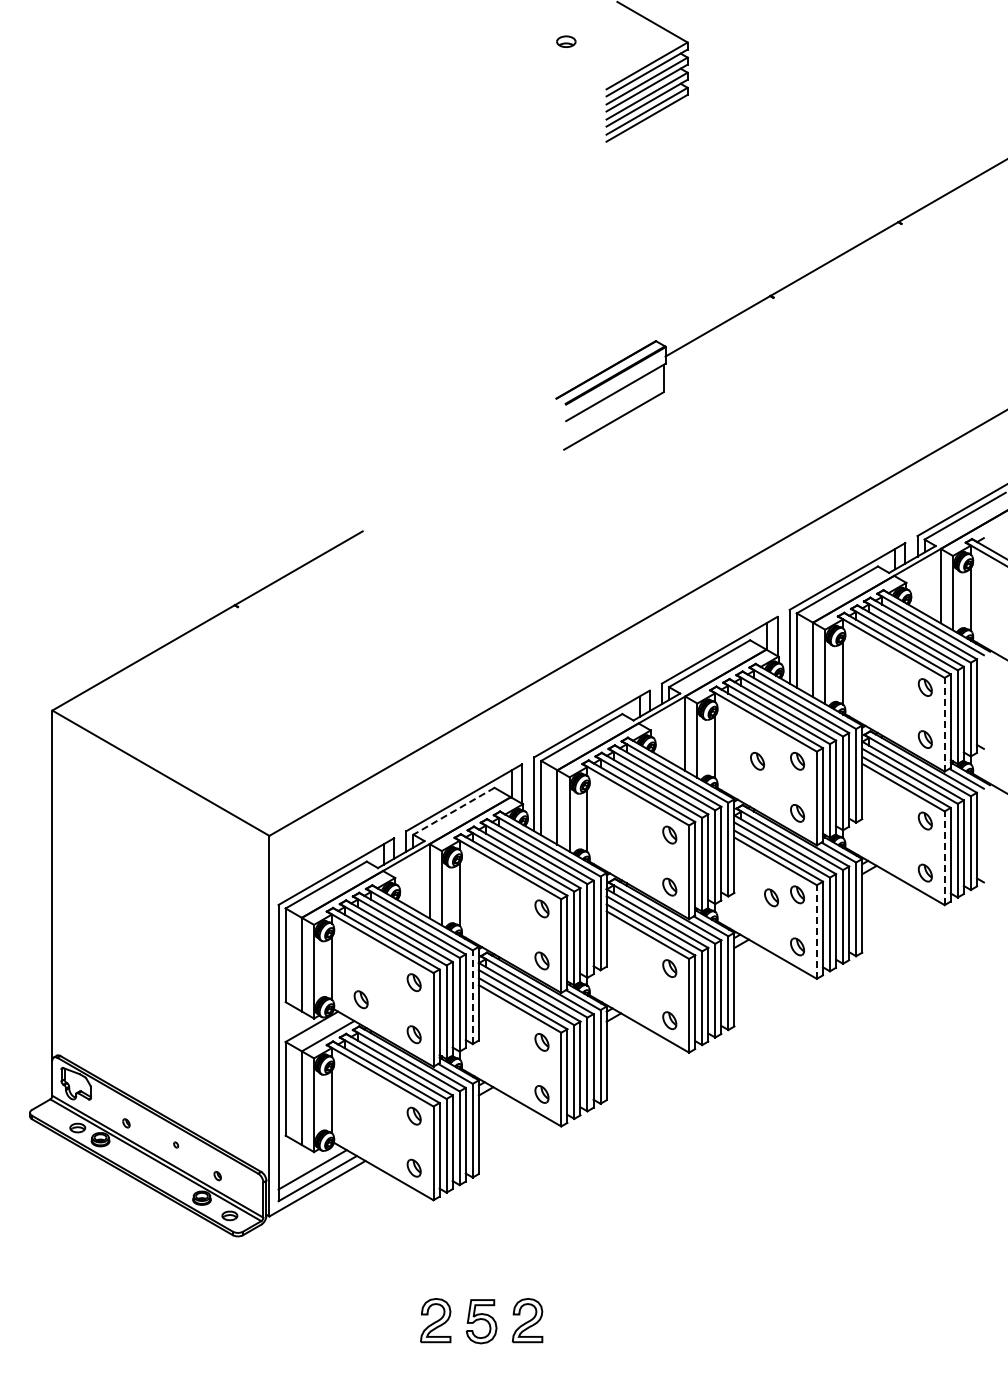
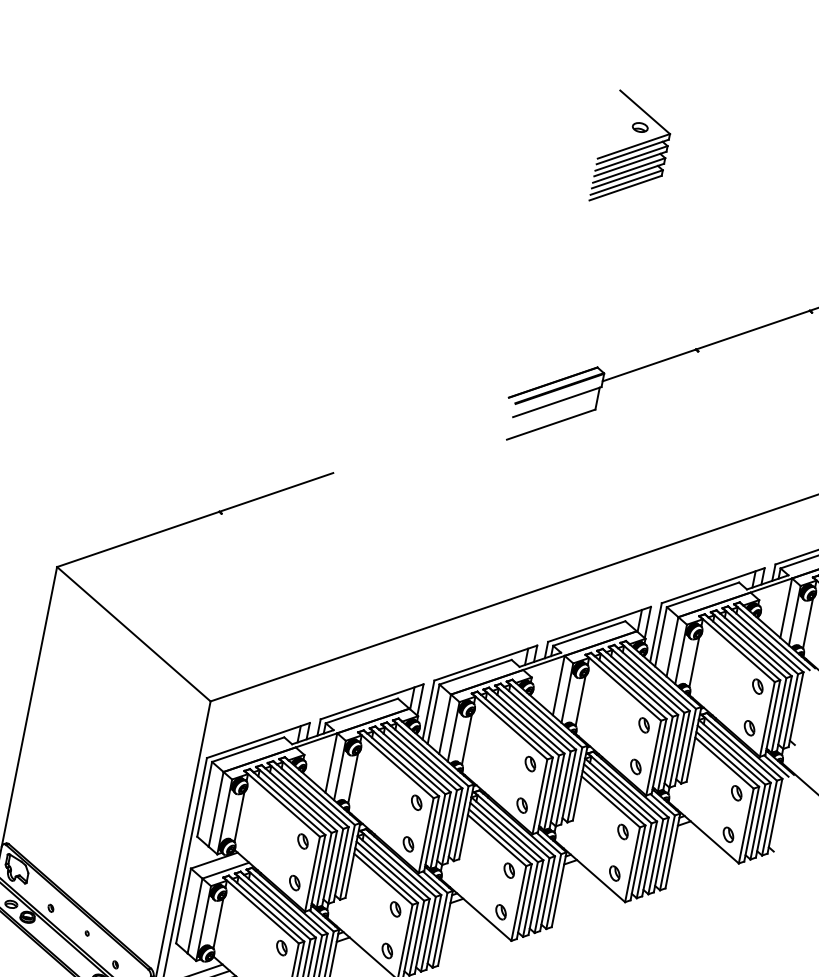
part: (566, 41) -> (640, 127), moved
line: (944, 724) -> (767, 719), dashed -> solid
part: (757, 761) -> (612, 719), removed
line: (454, 811) -> (362, 711), dashed -> solid
line: (944, 858) -> (746, 826), dashed -> solid
part: (771, 897) -> (601, 830), removed
line: (816, 932) -> (632, 865), dashed -> solid
line: (472, 997) -> (347, 862), dashed -> solid
part: (360, 999) -> (257, 846), removed

